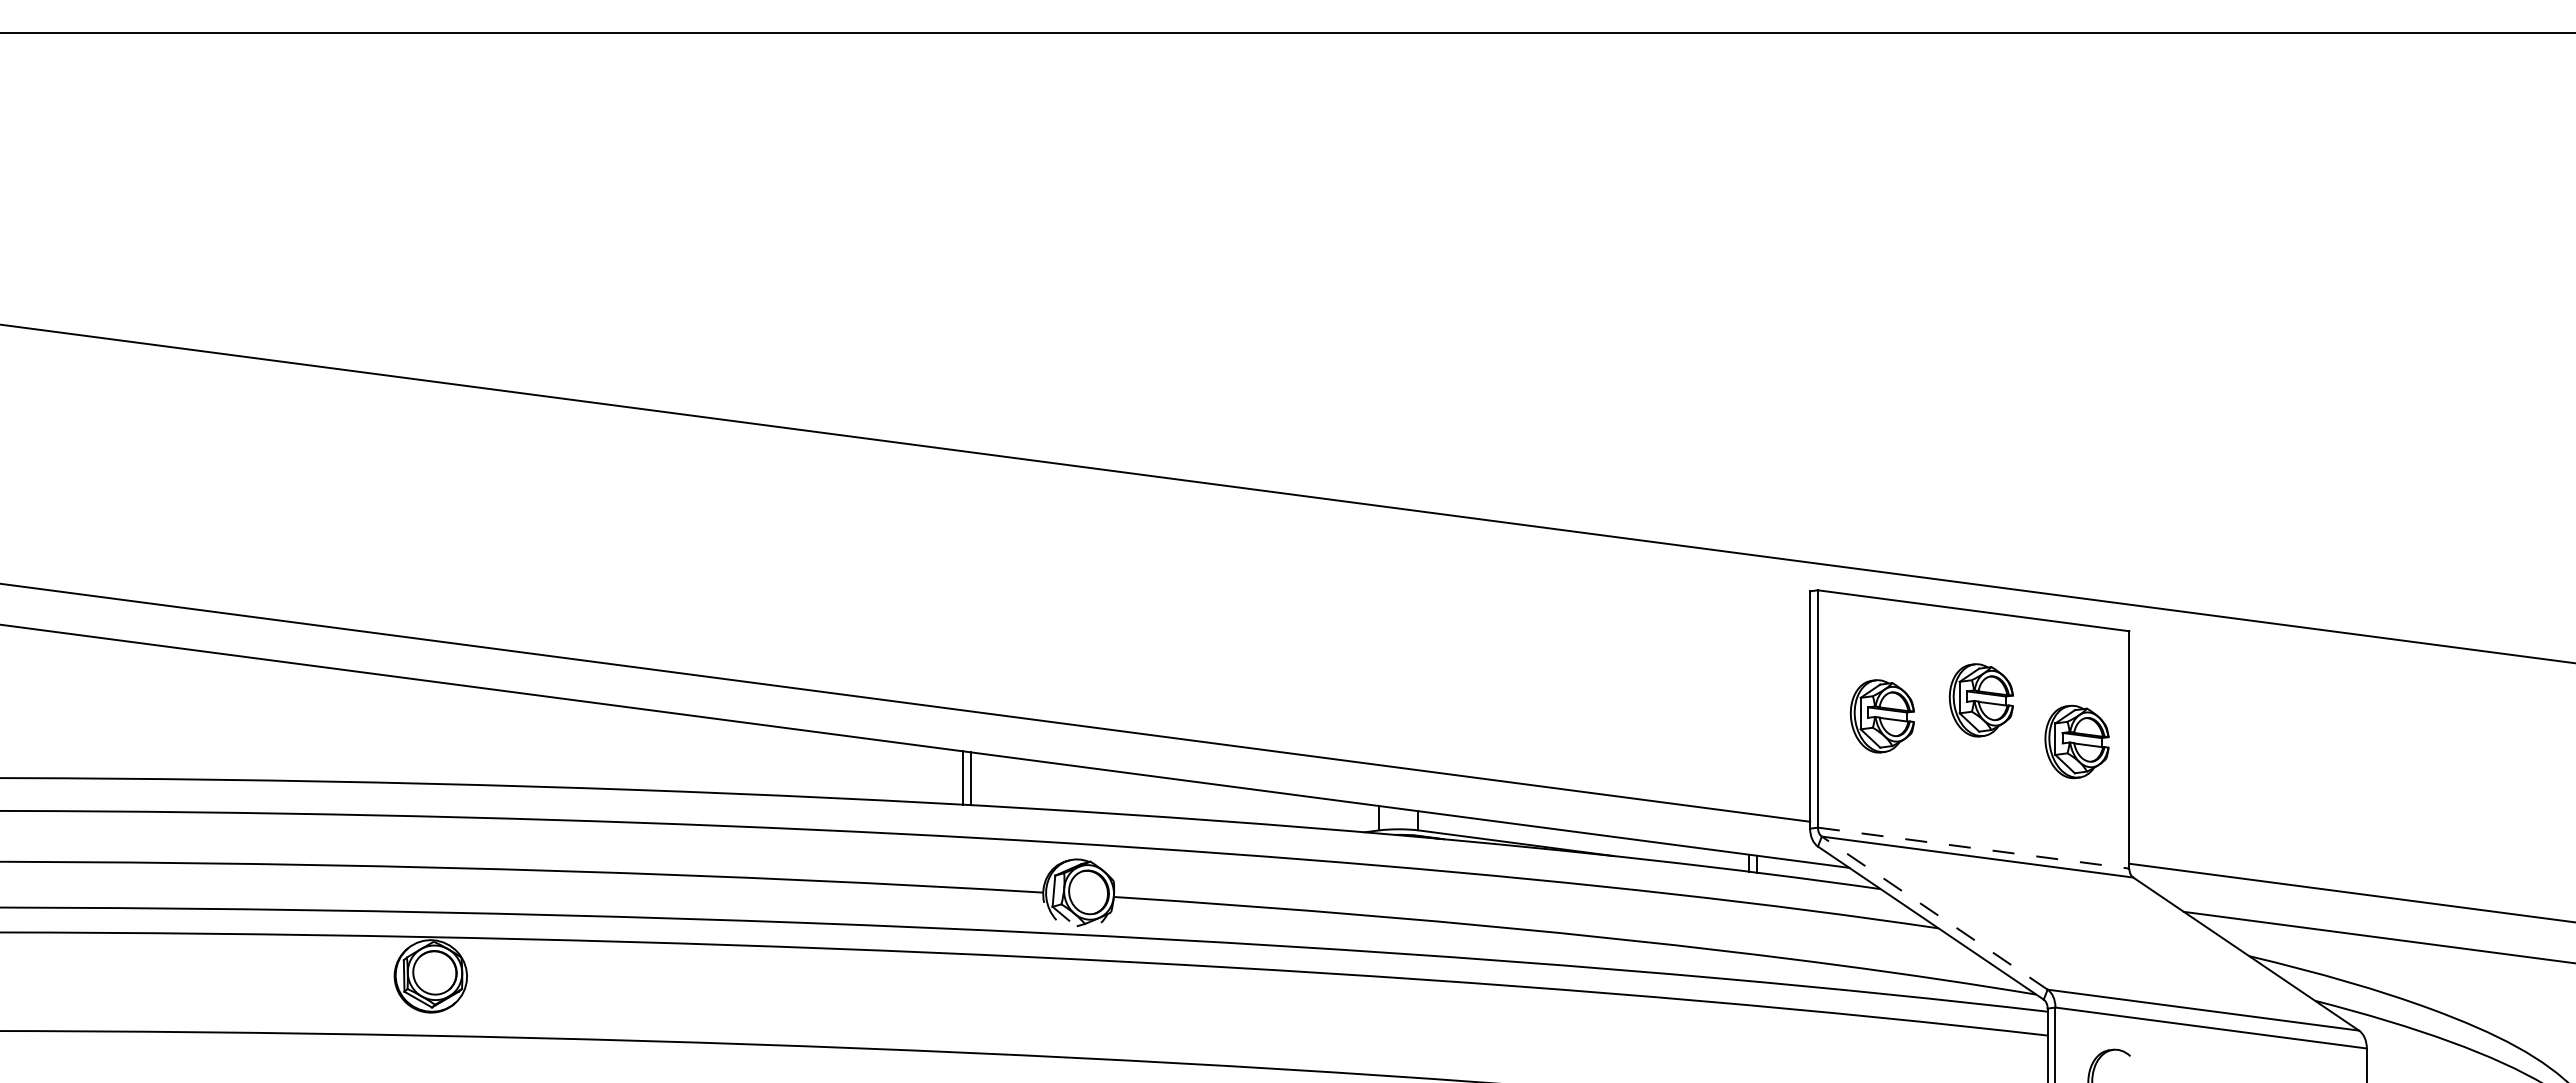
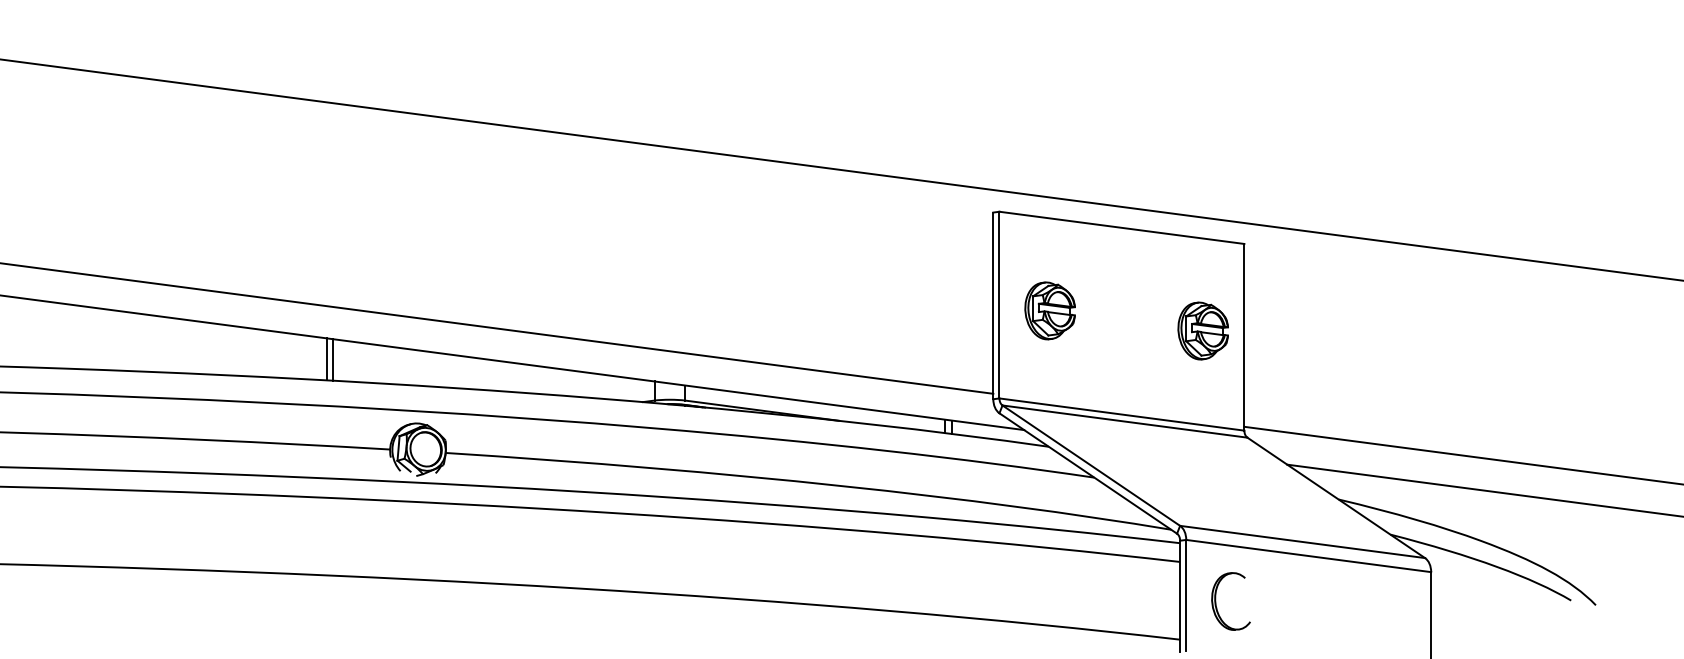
part: (1980, 700) -> (1127, 298), removed
line: (1974, 848) -> (1122, 414), dashed -> solid
line: (1934, 912) -> (1091, 465), dashed -> solid

